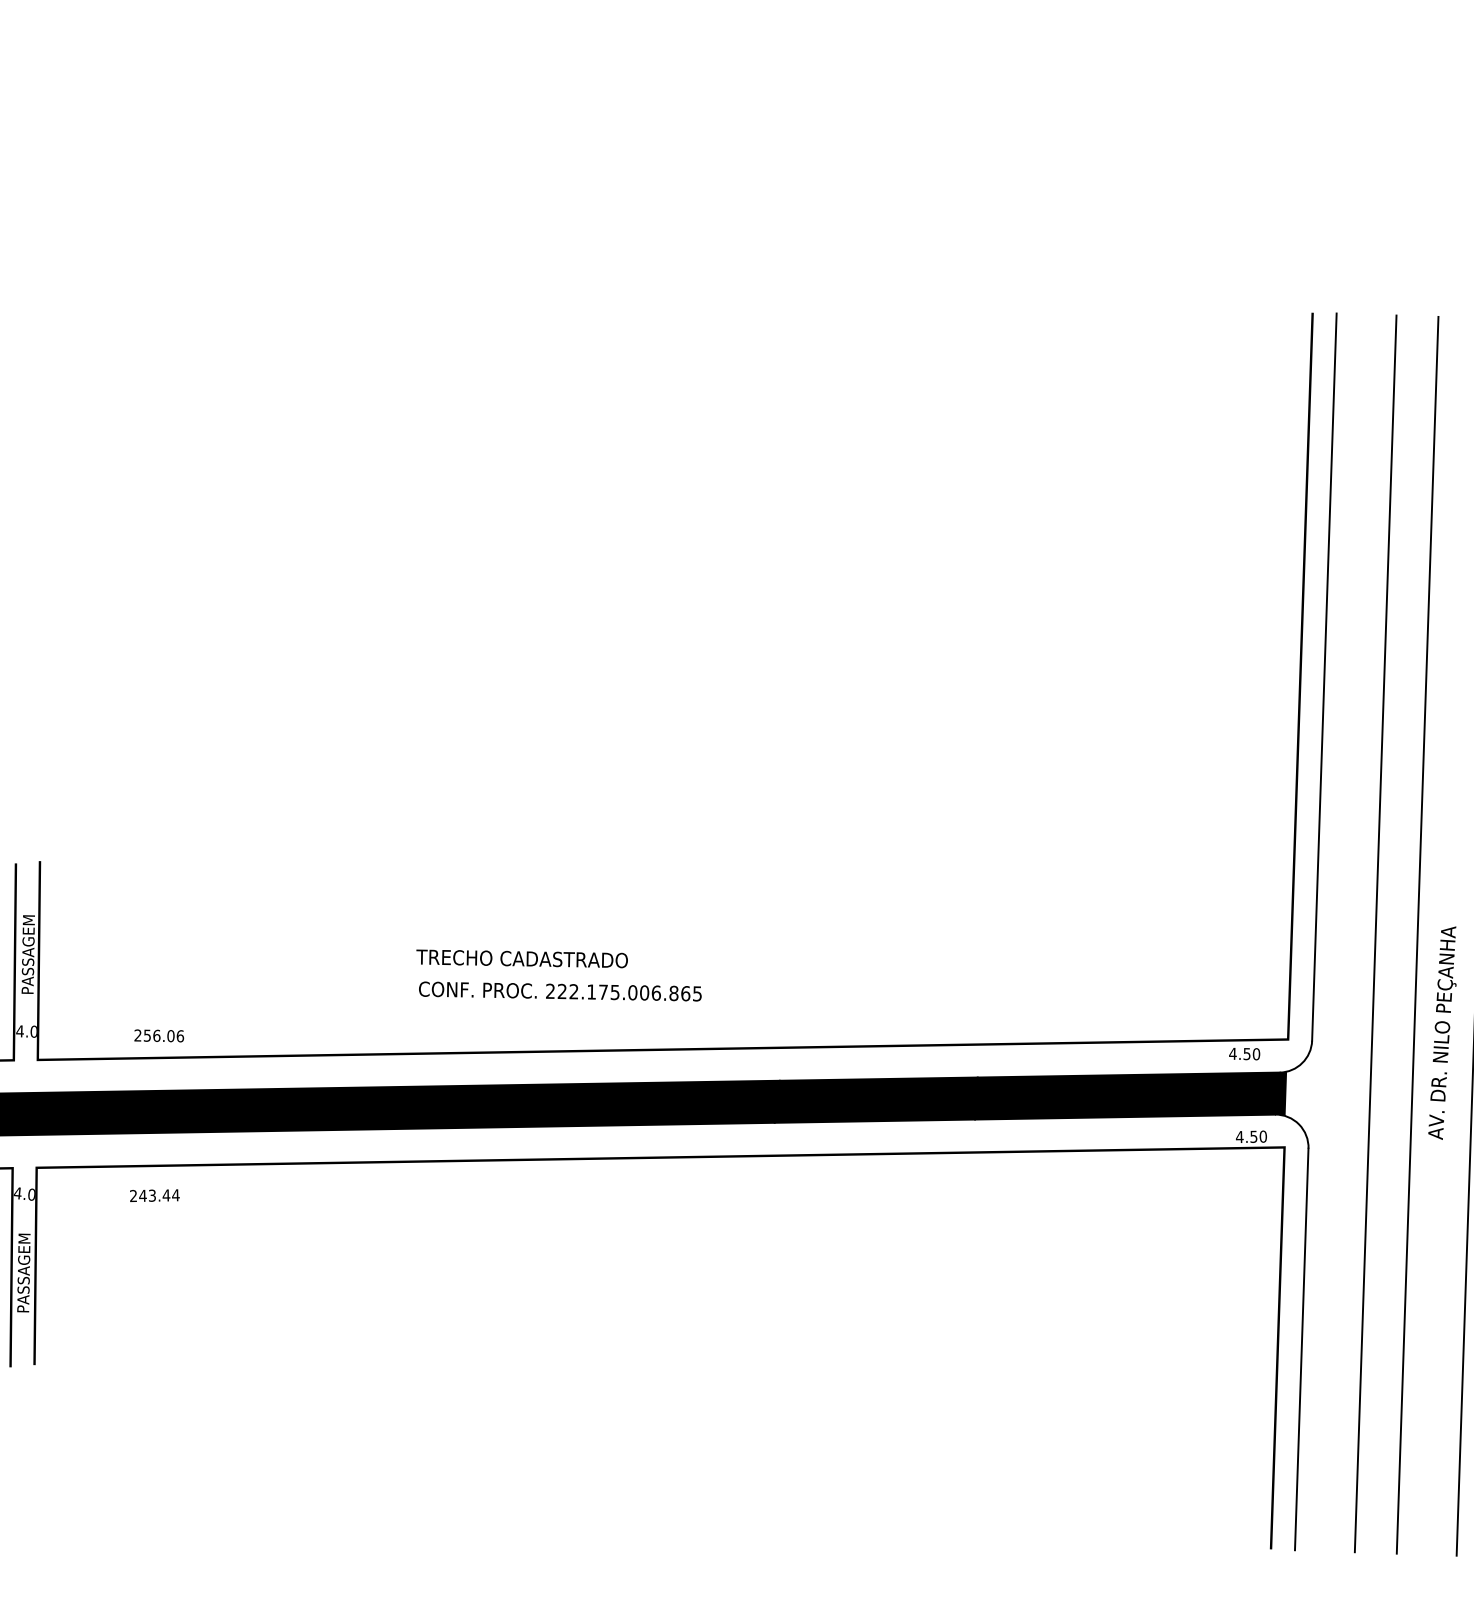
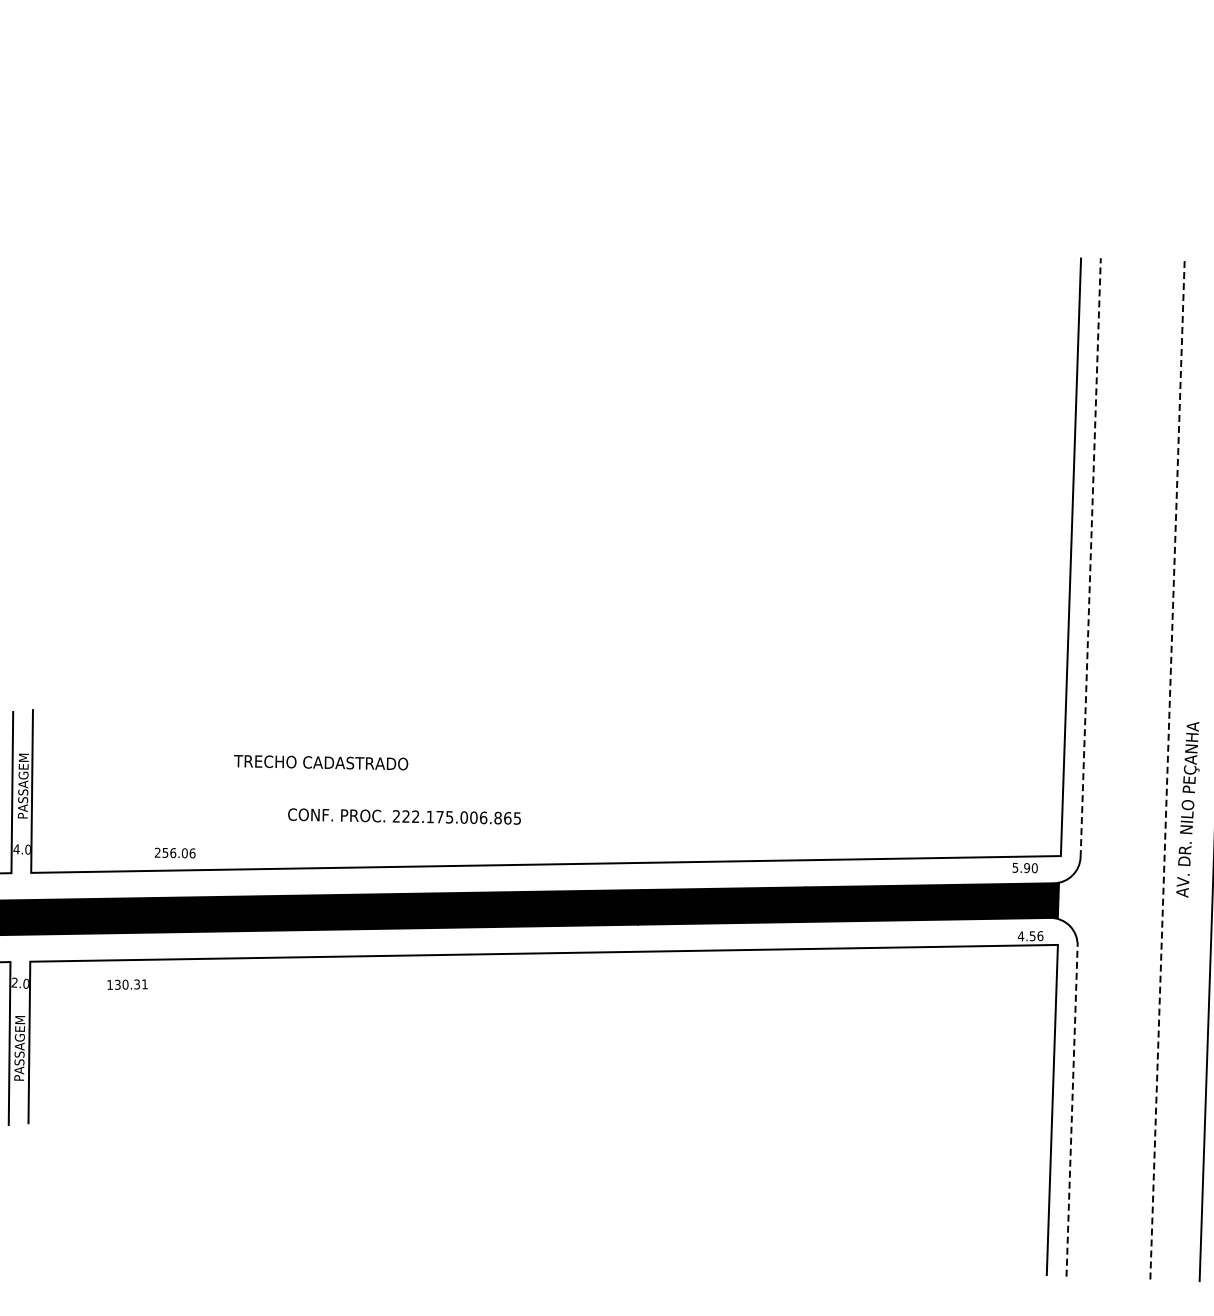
line: (1324, 676) -> (1090, 557), solid -> dashed
line: (1375, 933) -> (1132, 768), removed
line: (1417, 935) -> (1167, 770), solid -> dashed
text: (522, 958) -> (321, 762), moved
text: (560, 991) -> (404, 816), moved
text: (1441, 1032) -> (1187, 809), moved
text: (158, 1035) -> (174, 852), moved
text: (1240, 1053) -> (1021, 867), 4.50 -> 5.90
text: (1263, 1135) -> (1040, 935), 4.50 -> 4.56
text: (17, 1193) -> (14, 982), 4.0 -> 2.0
text: (154, 1195) -> (127, 984), 243.44 -> 130.31
line: (1302, 1348) -> (1072, 1110), solid -> dashed

